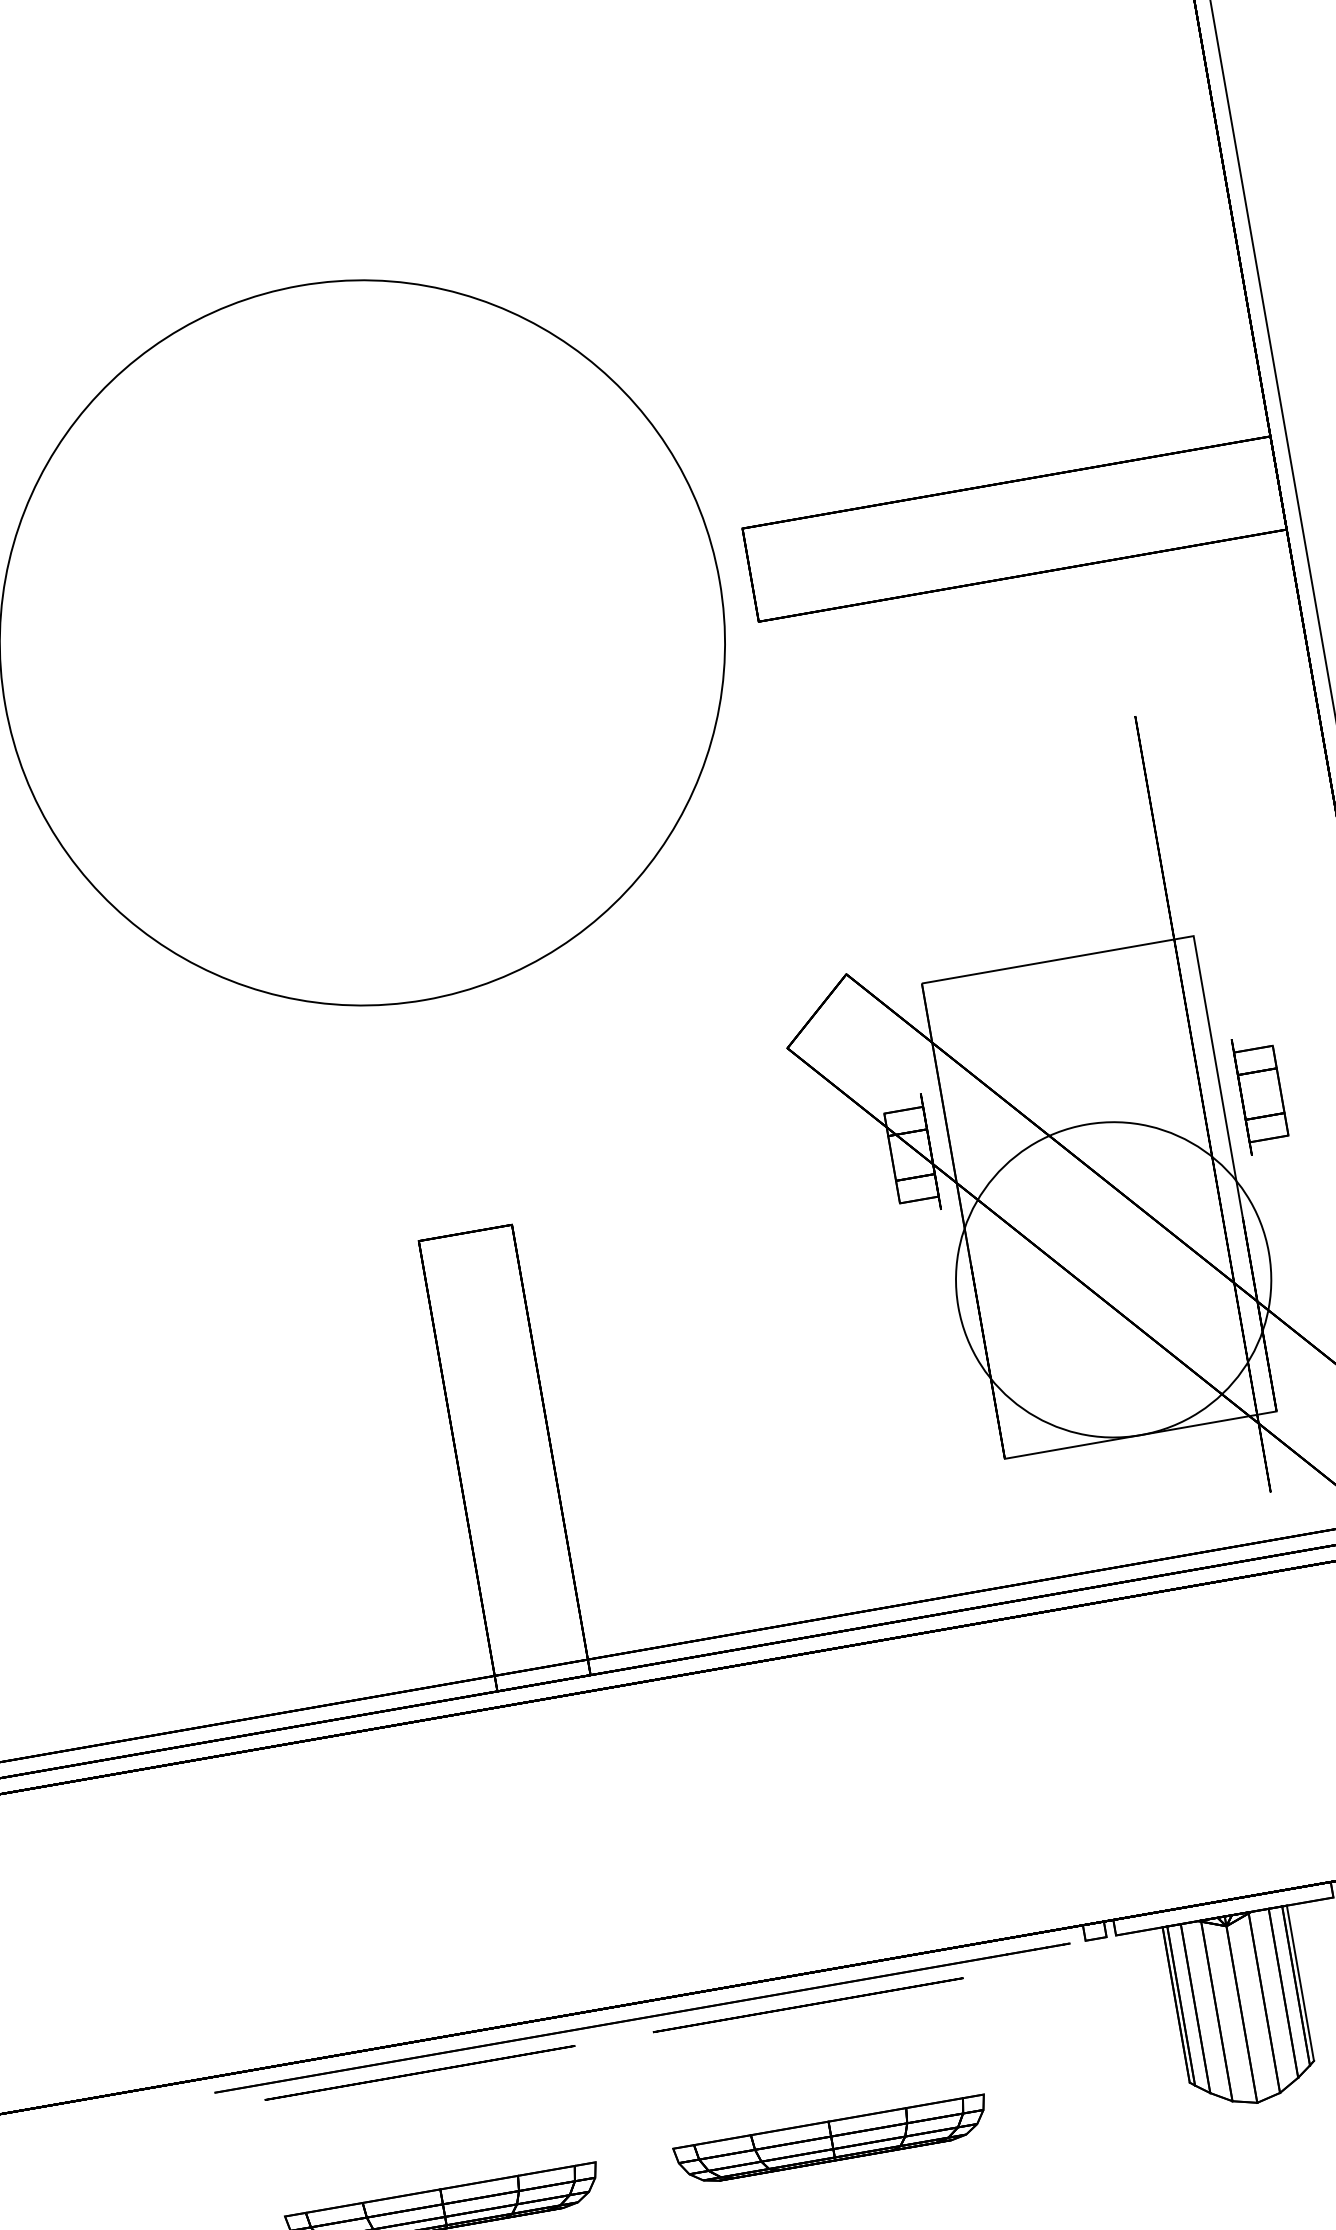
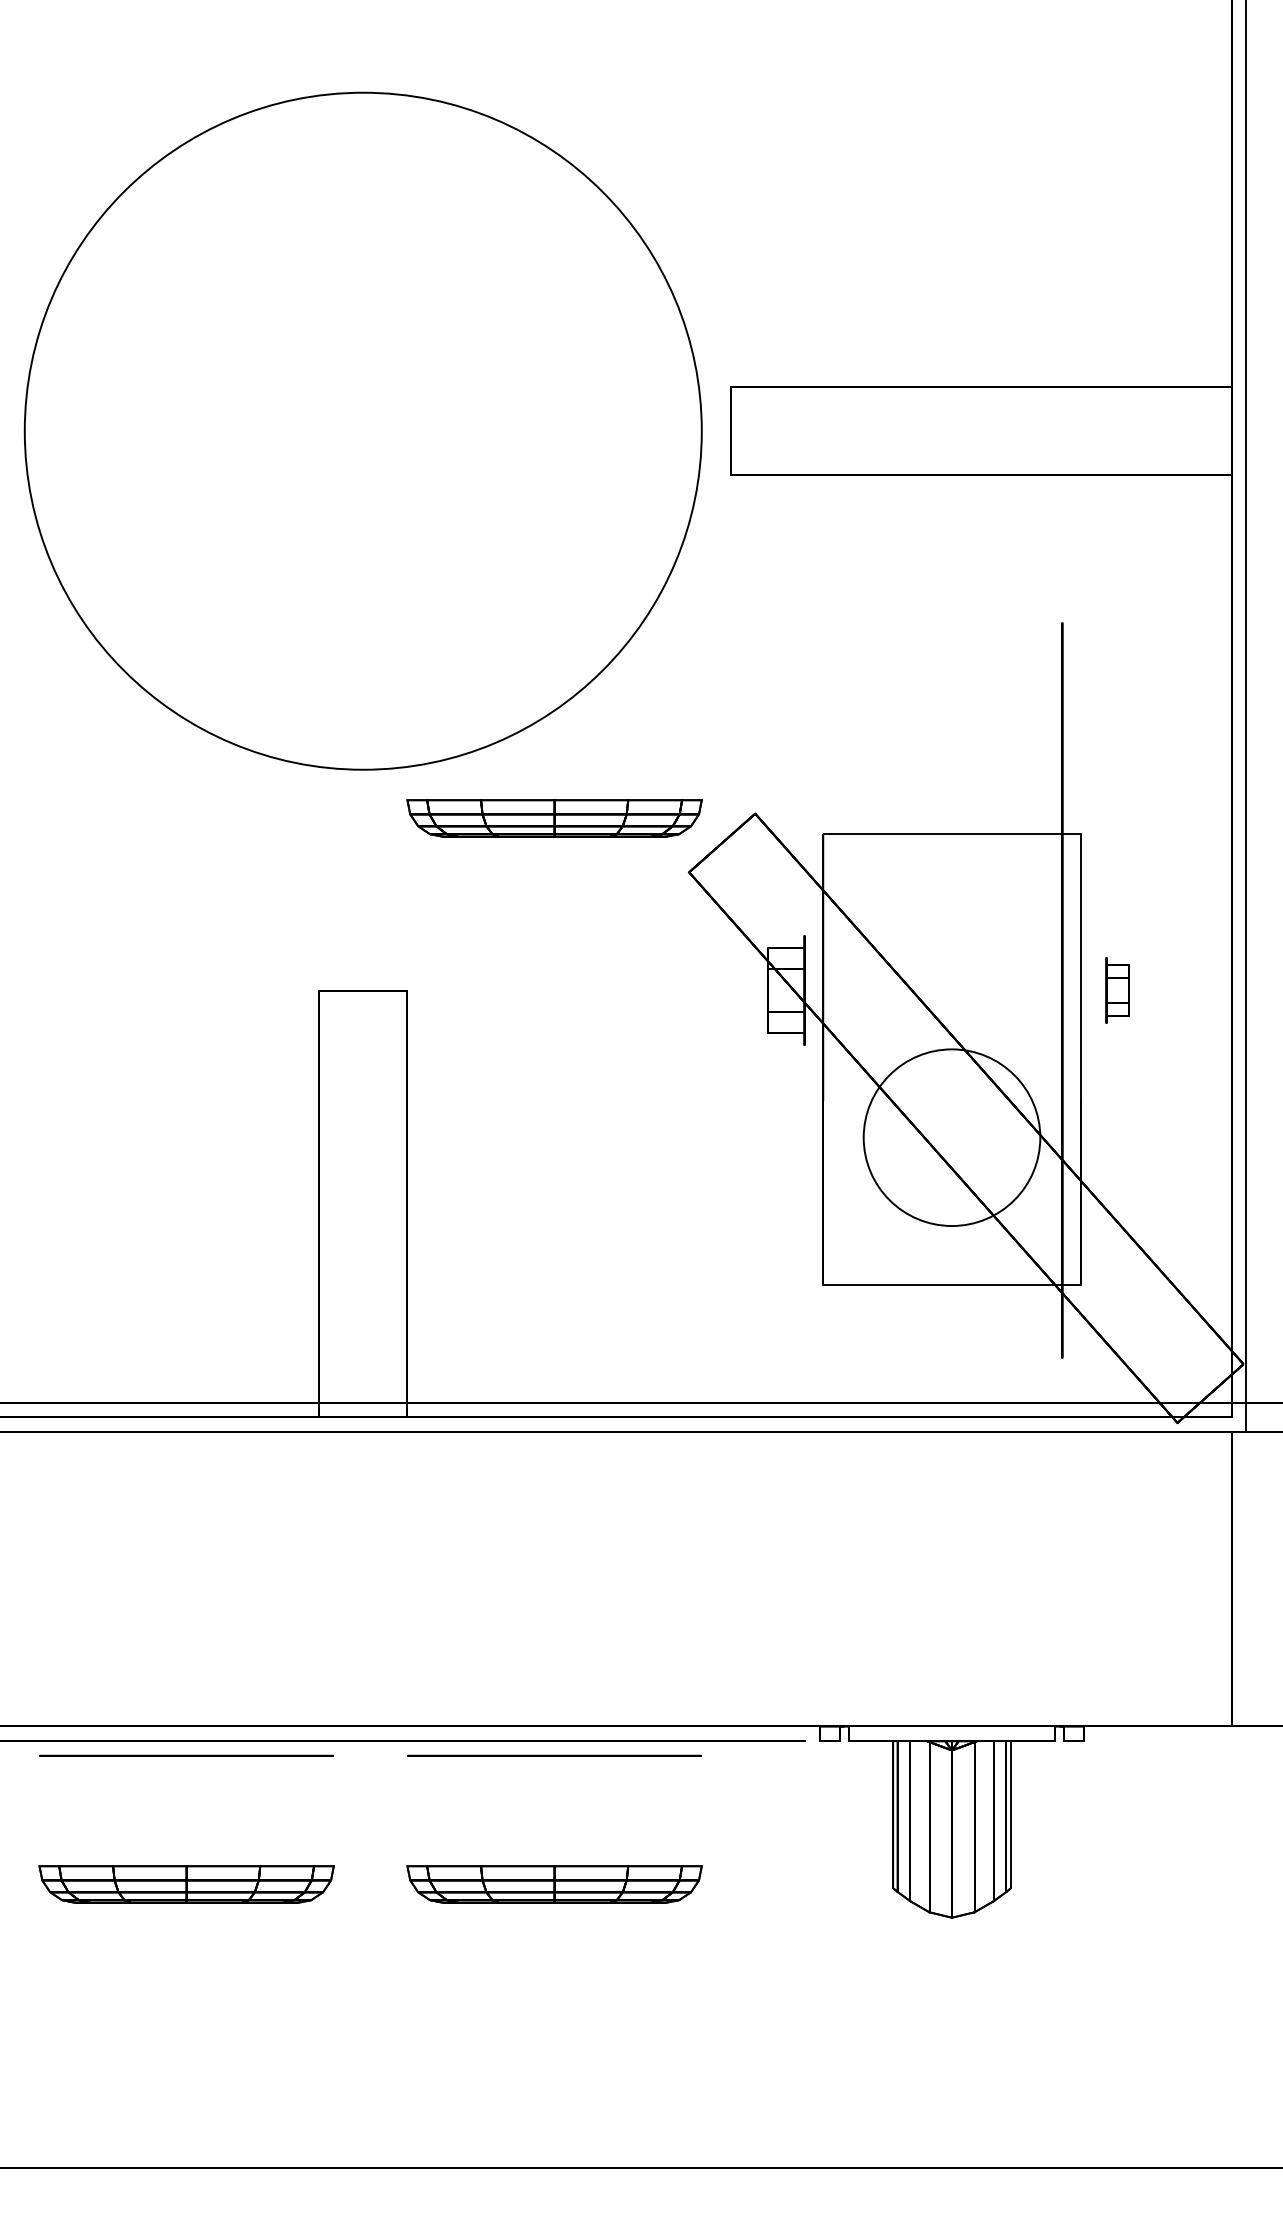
part: (635, 1016) -> (554, 818), added
part: (1261, 1094) -> (1117, 990), size x0.6
circle: (1113, 1279) -> (951, 1137), size x0.6

